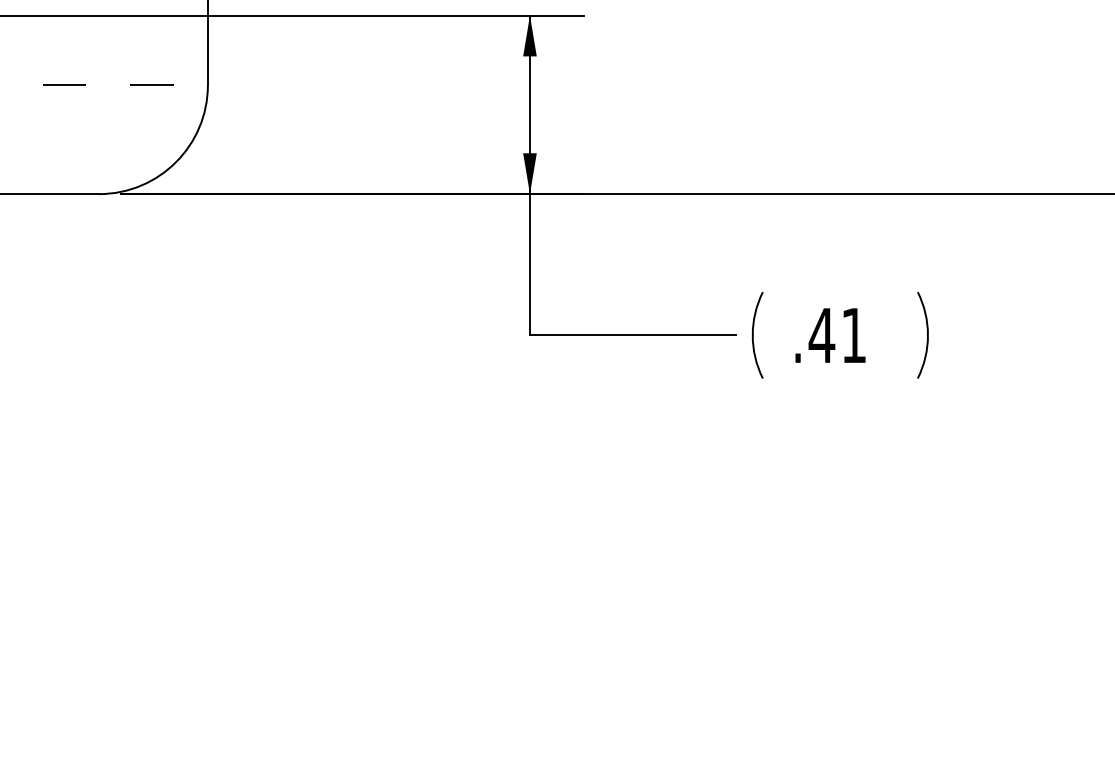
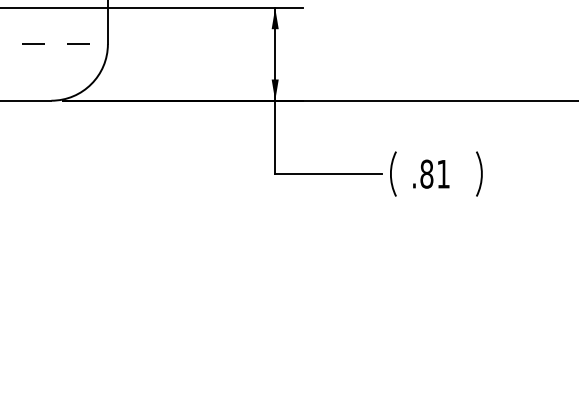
text: (821, 334) -> (426, 173), .41 -> .81

